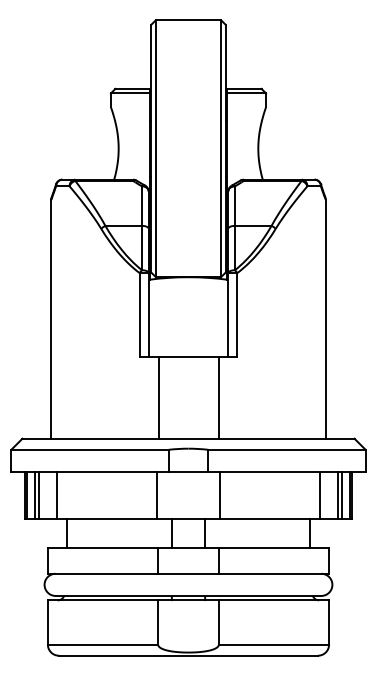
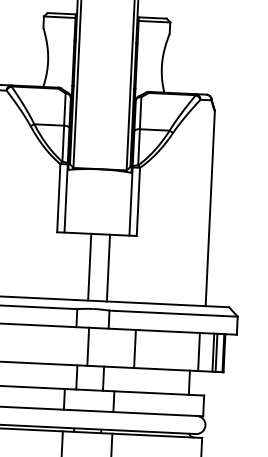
line: (158, 397) -> (89, 267), moved
line: (218, 397) -> (108, 267), moved
line: (157, 494) -> (88, 346), moved
line: (219, 494) -> (134, 348), moved

